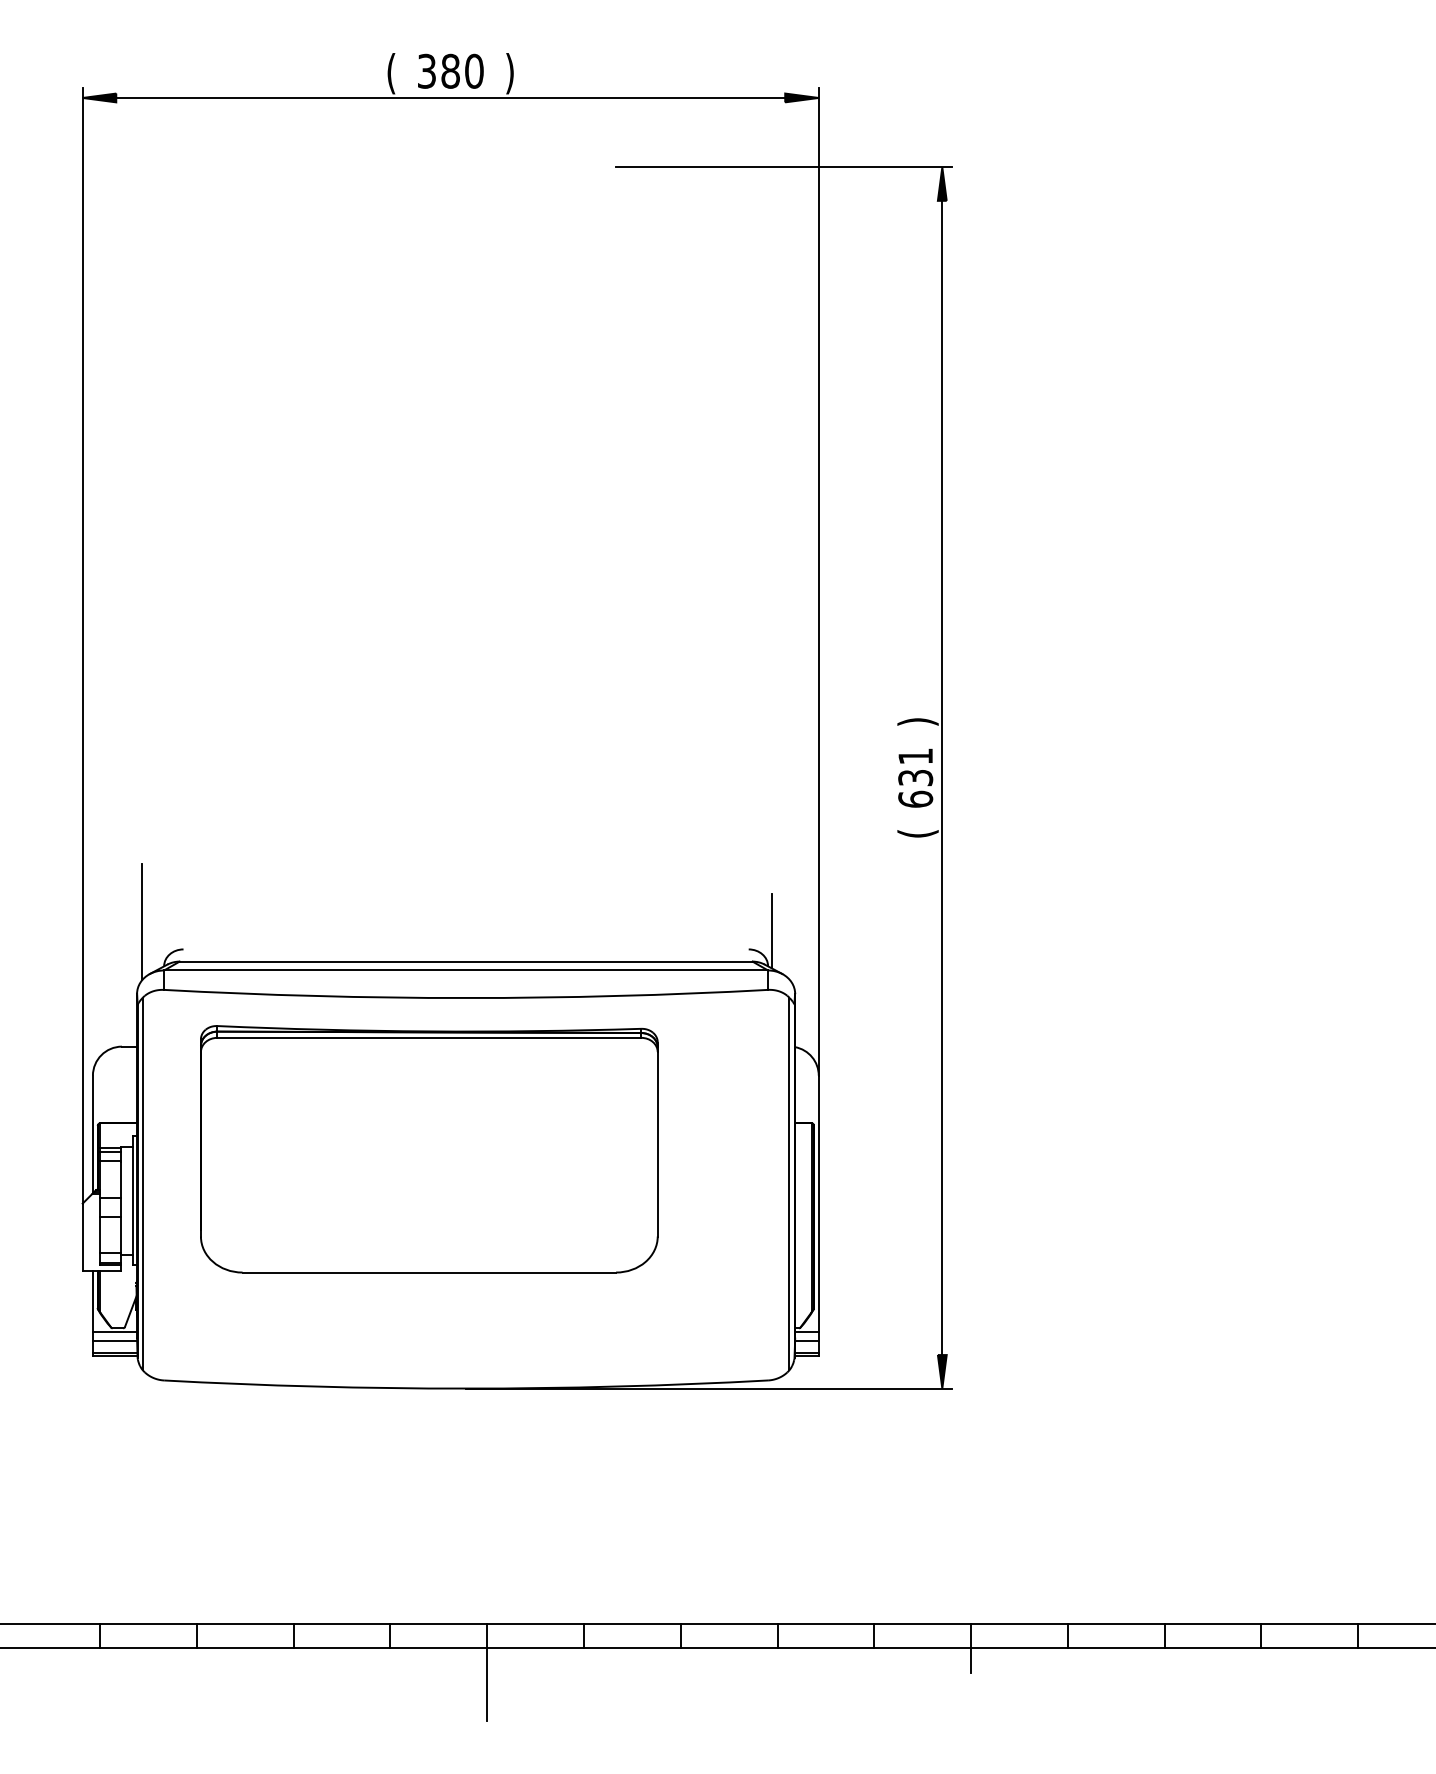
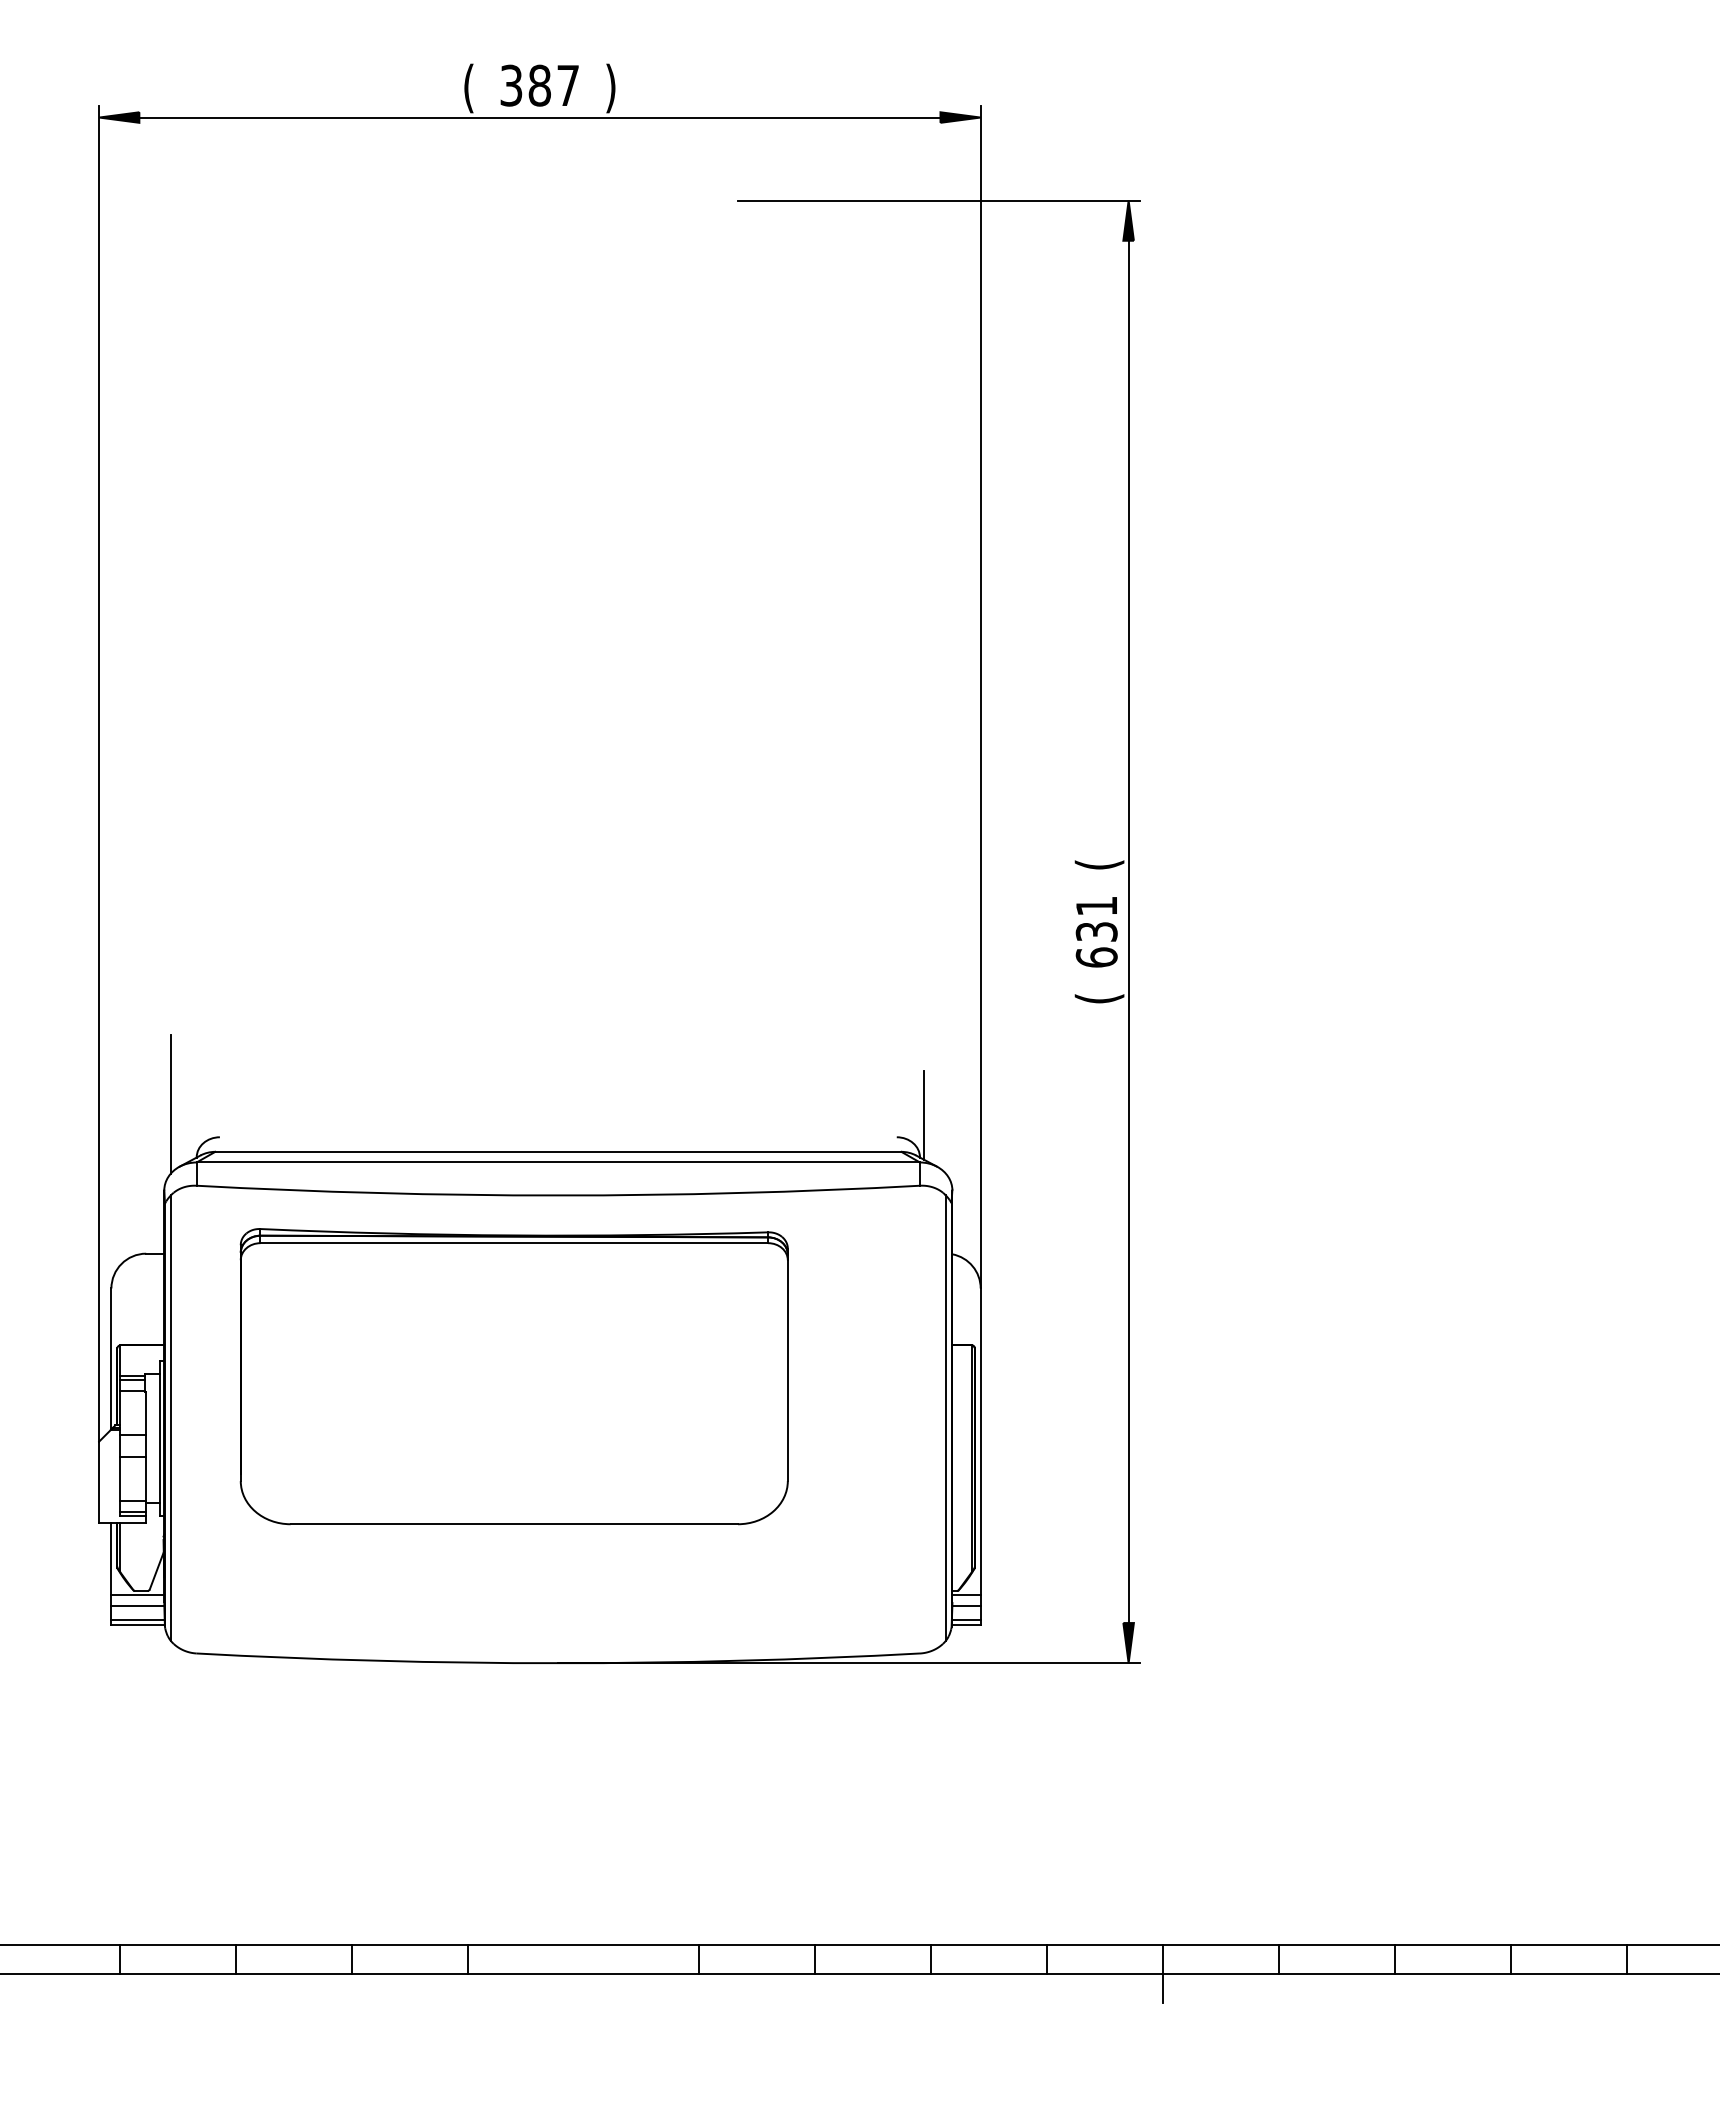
text: (474, 71) -> (568, 85), 380 -> 387
text: (917, 721) -> (1099, 864), ) -> (
line: (487, 1672) -> (583, 2003), removed

